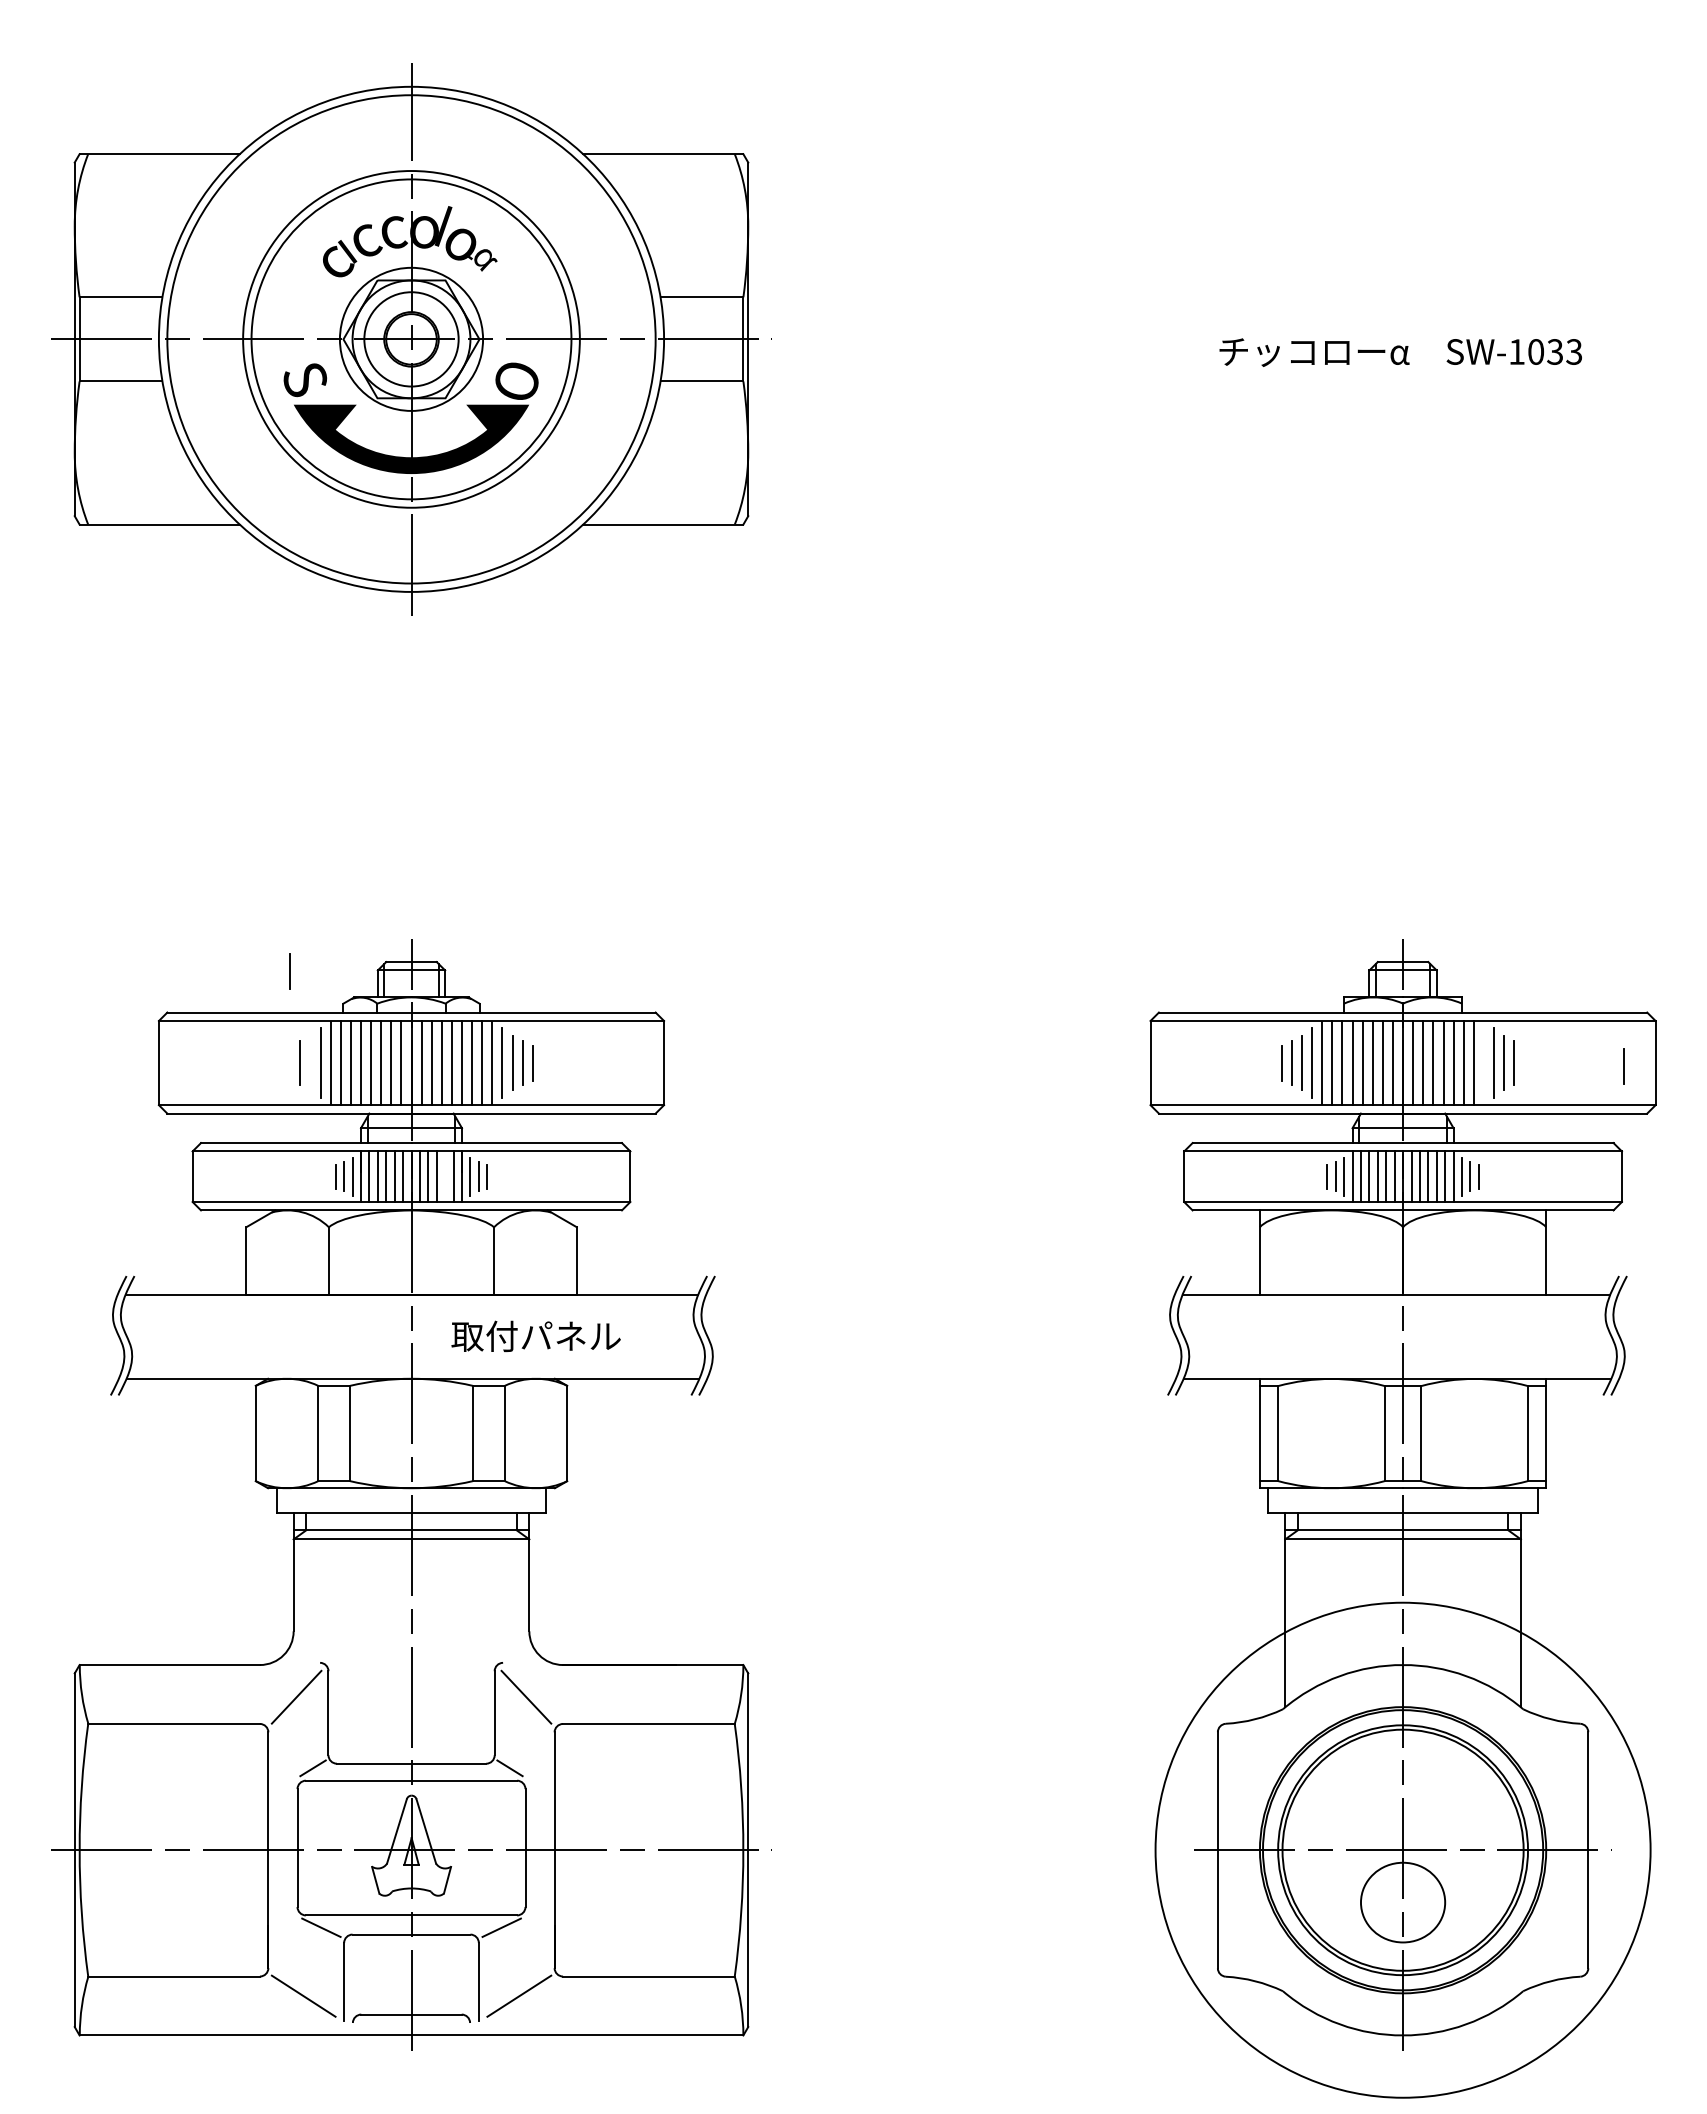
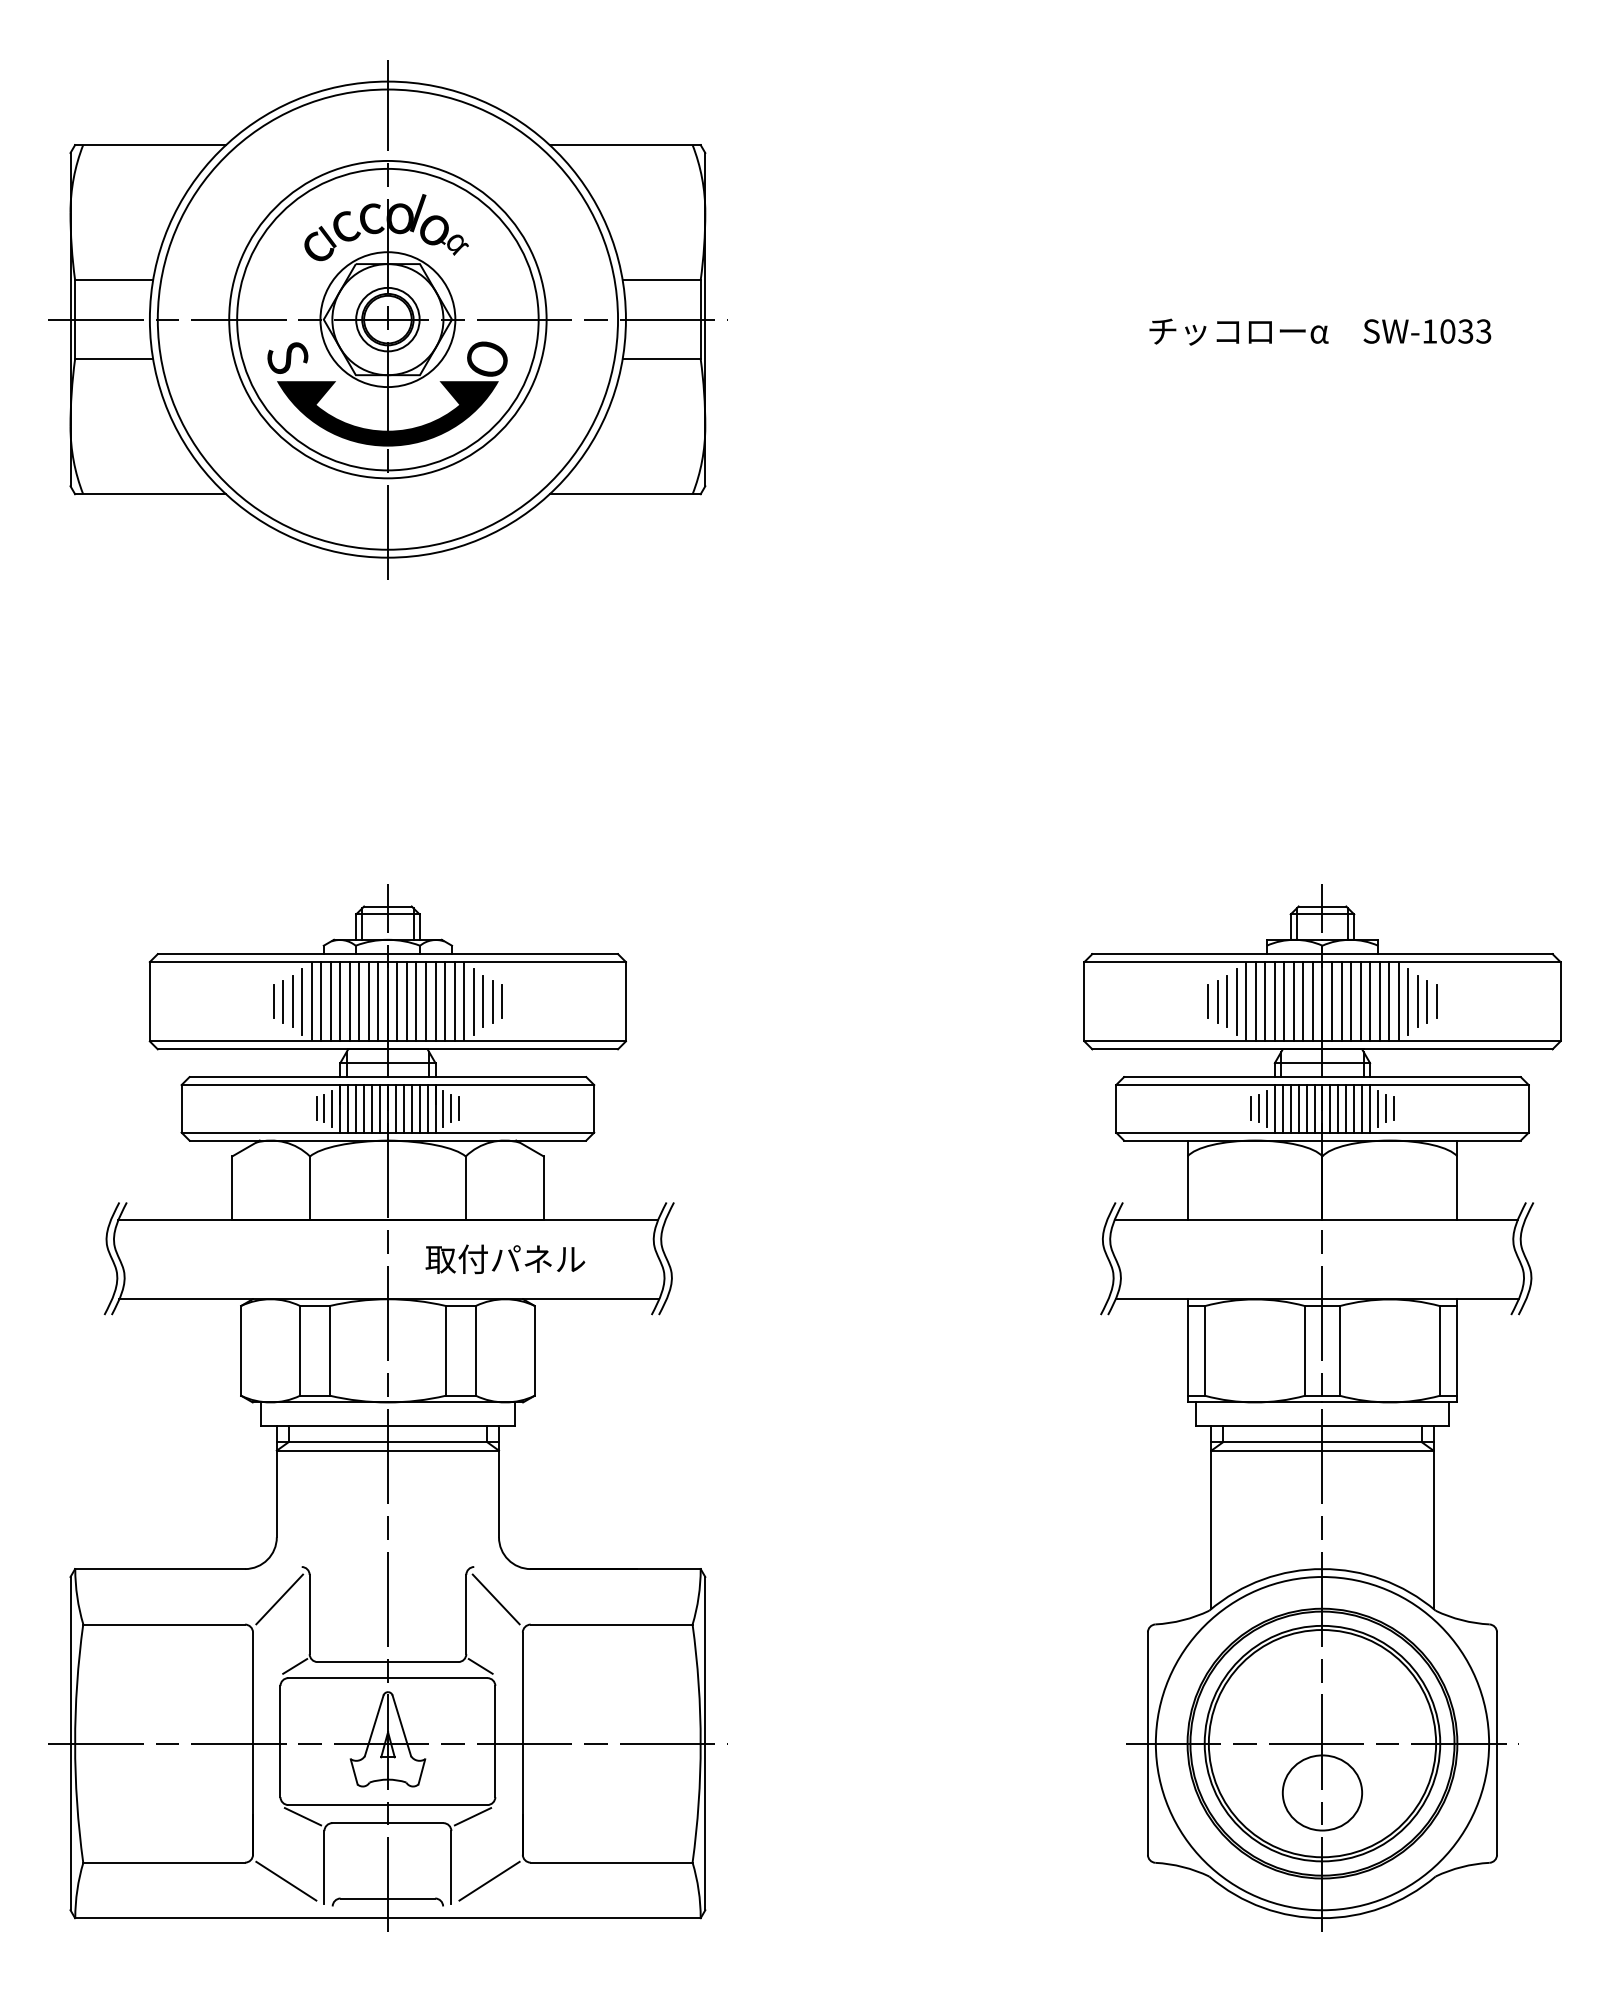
circle: (411, 339) -> (387, 319), size x0.71
line: (289, 971) -> (272, 1002), moved
line: (309, 1062) -> (291, 1001), added
line: (1483, 1062) -> (1398, 1001), added
line: (1623, 1066) -> (1435, 1002), moved
line: (445, 1176) -> (419, 1108), added
circle: (1402, 1850) -> (1321, 1743), size x0.71

